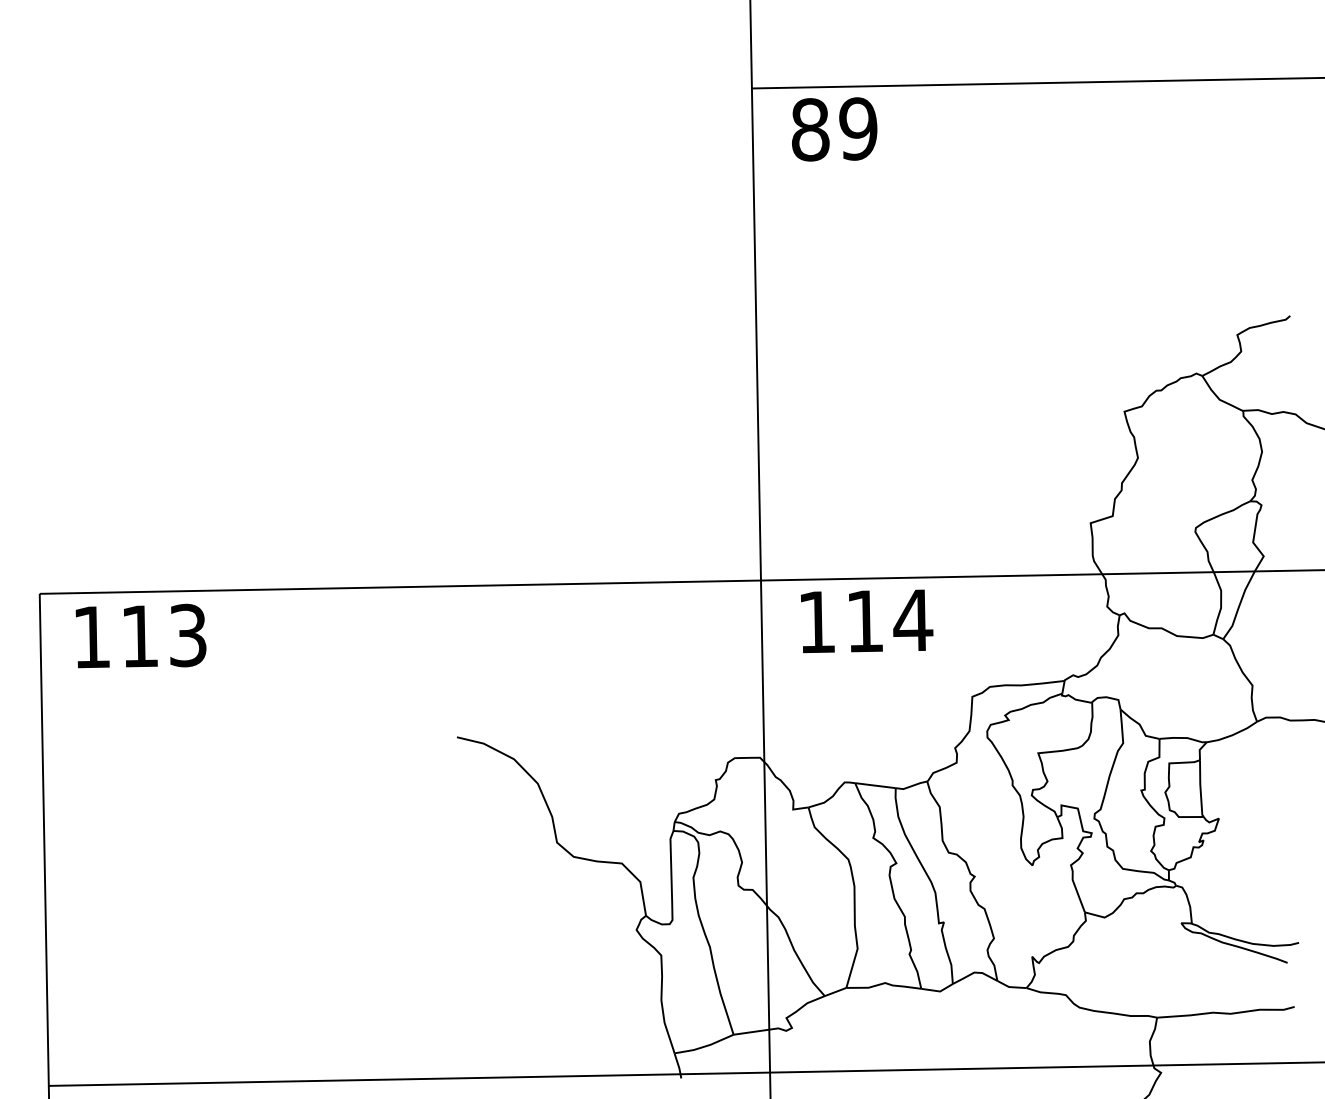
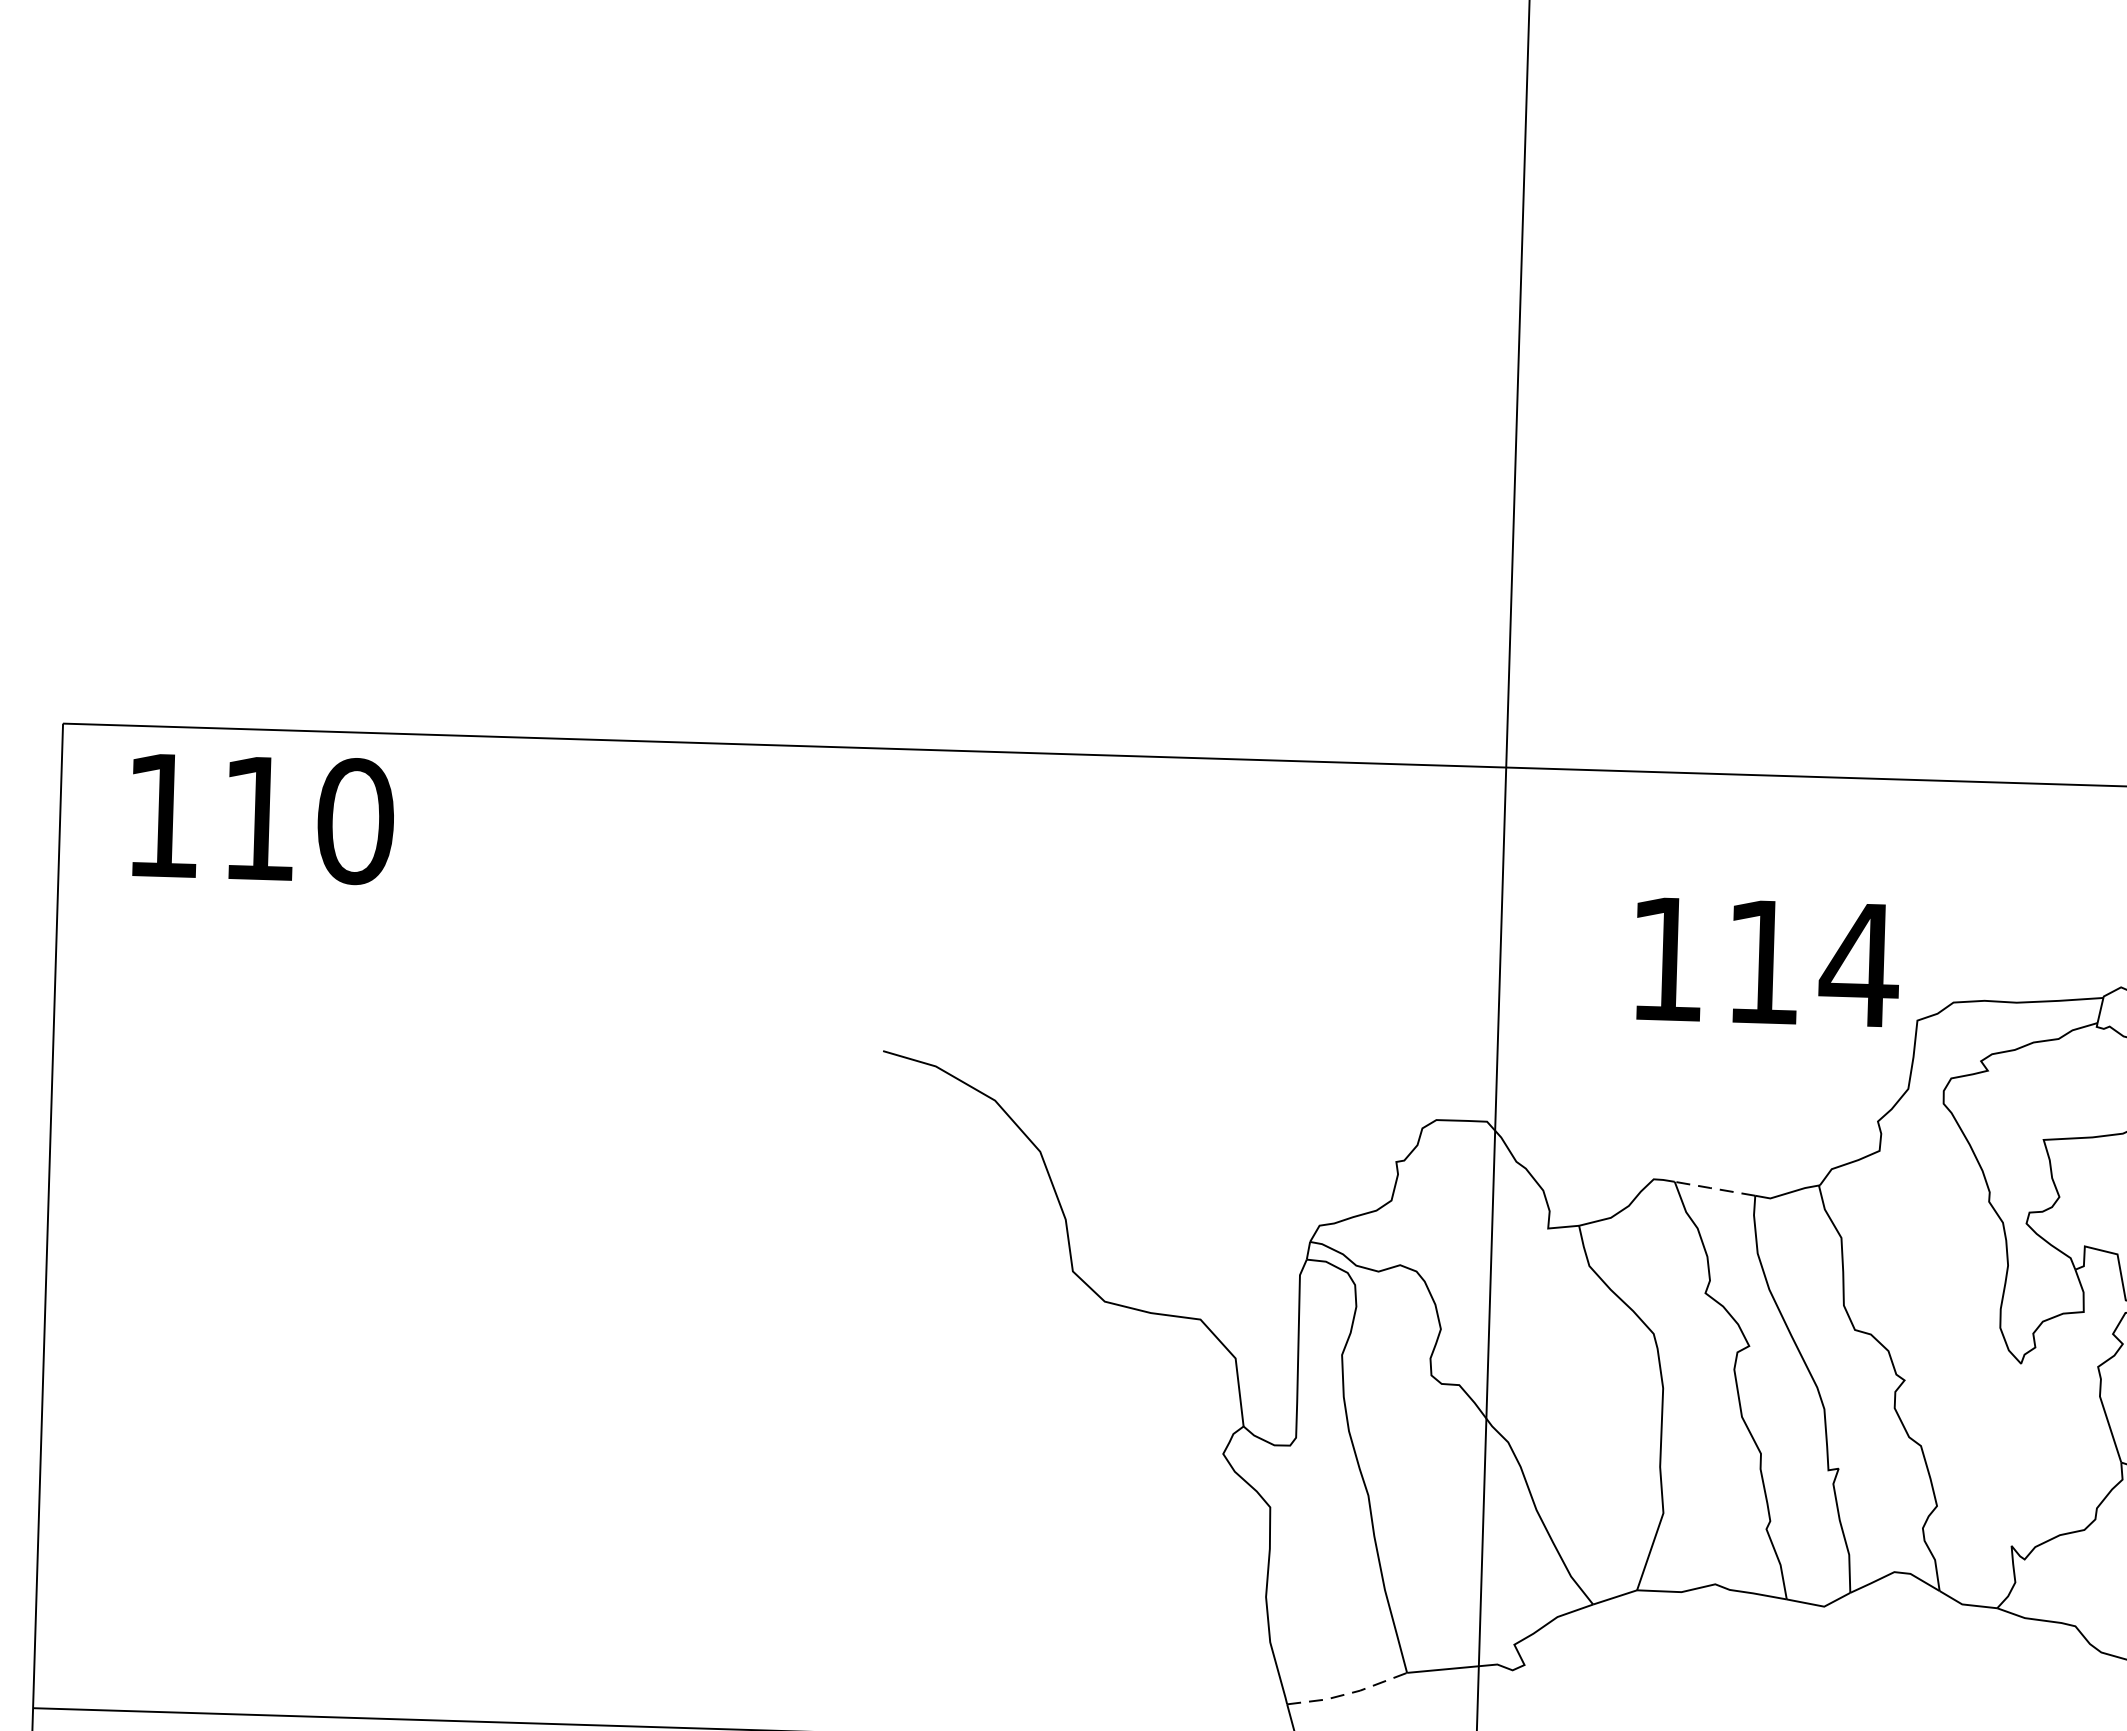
text: (867, 621) -> (1768, 962), moved
text: (188, 635) -> (356, 821), 113 -> 110
line: (875, 785) -> (1715, 1188), solid -> dashed
line: (705, 1046) -> (1349, 1693), solid -> dashed

